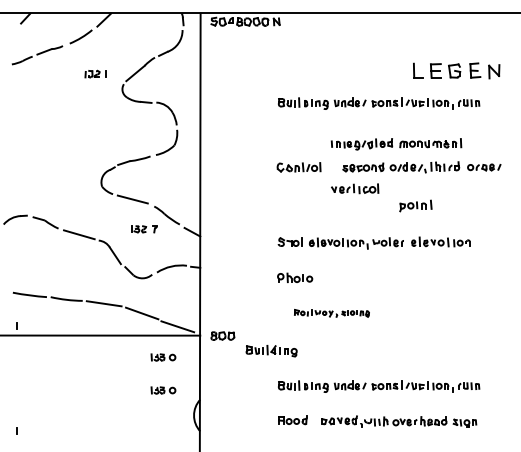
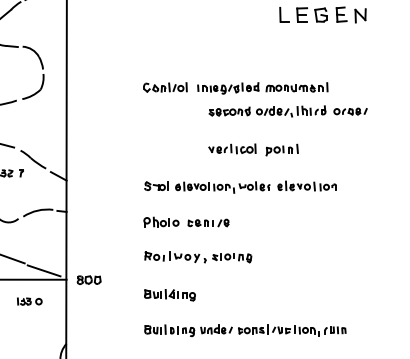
part: (379, 103) -> (245, 47), removed
part: (298, 167) -> (164, 87), moved
part: (355, 188) -> (232, 148), moved
part: (342, 278) -> (208, 222), added
part: (331, 313) -> (197, 257), size x1.43
part: (271, 351) -> (169, 295), moved
part: (163, 390) -> (29, 334), removed

